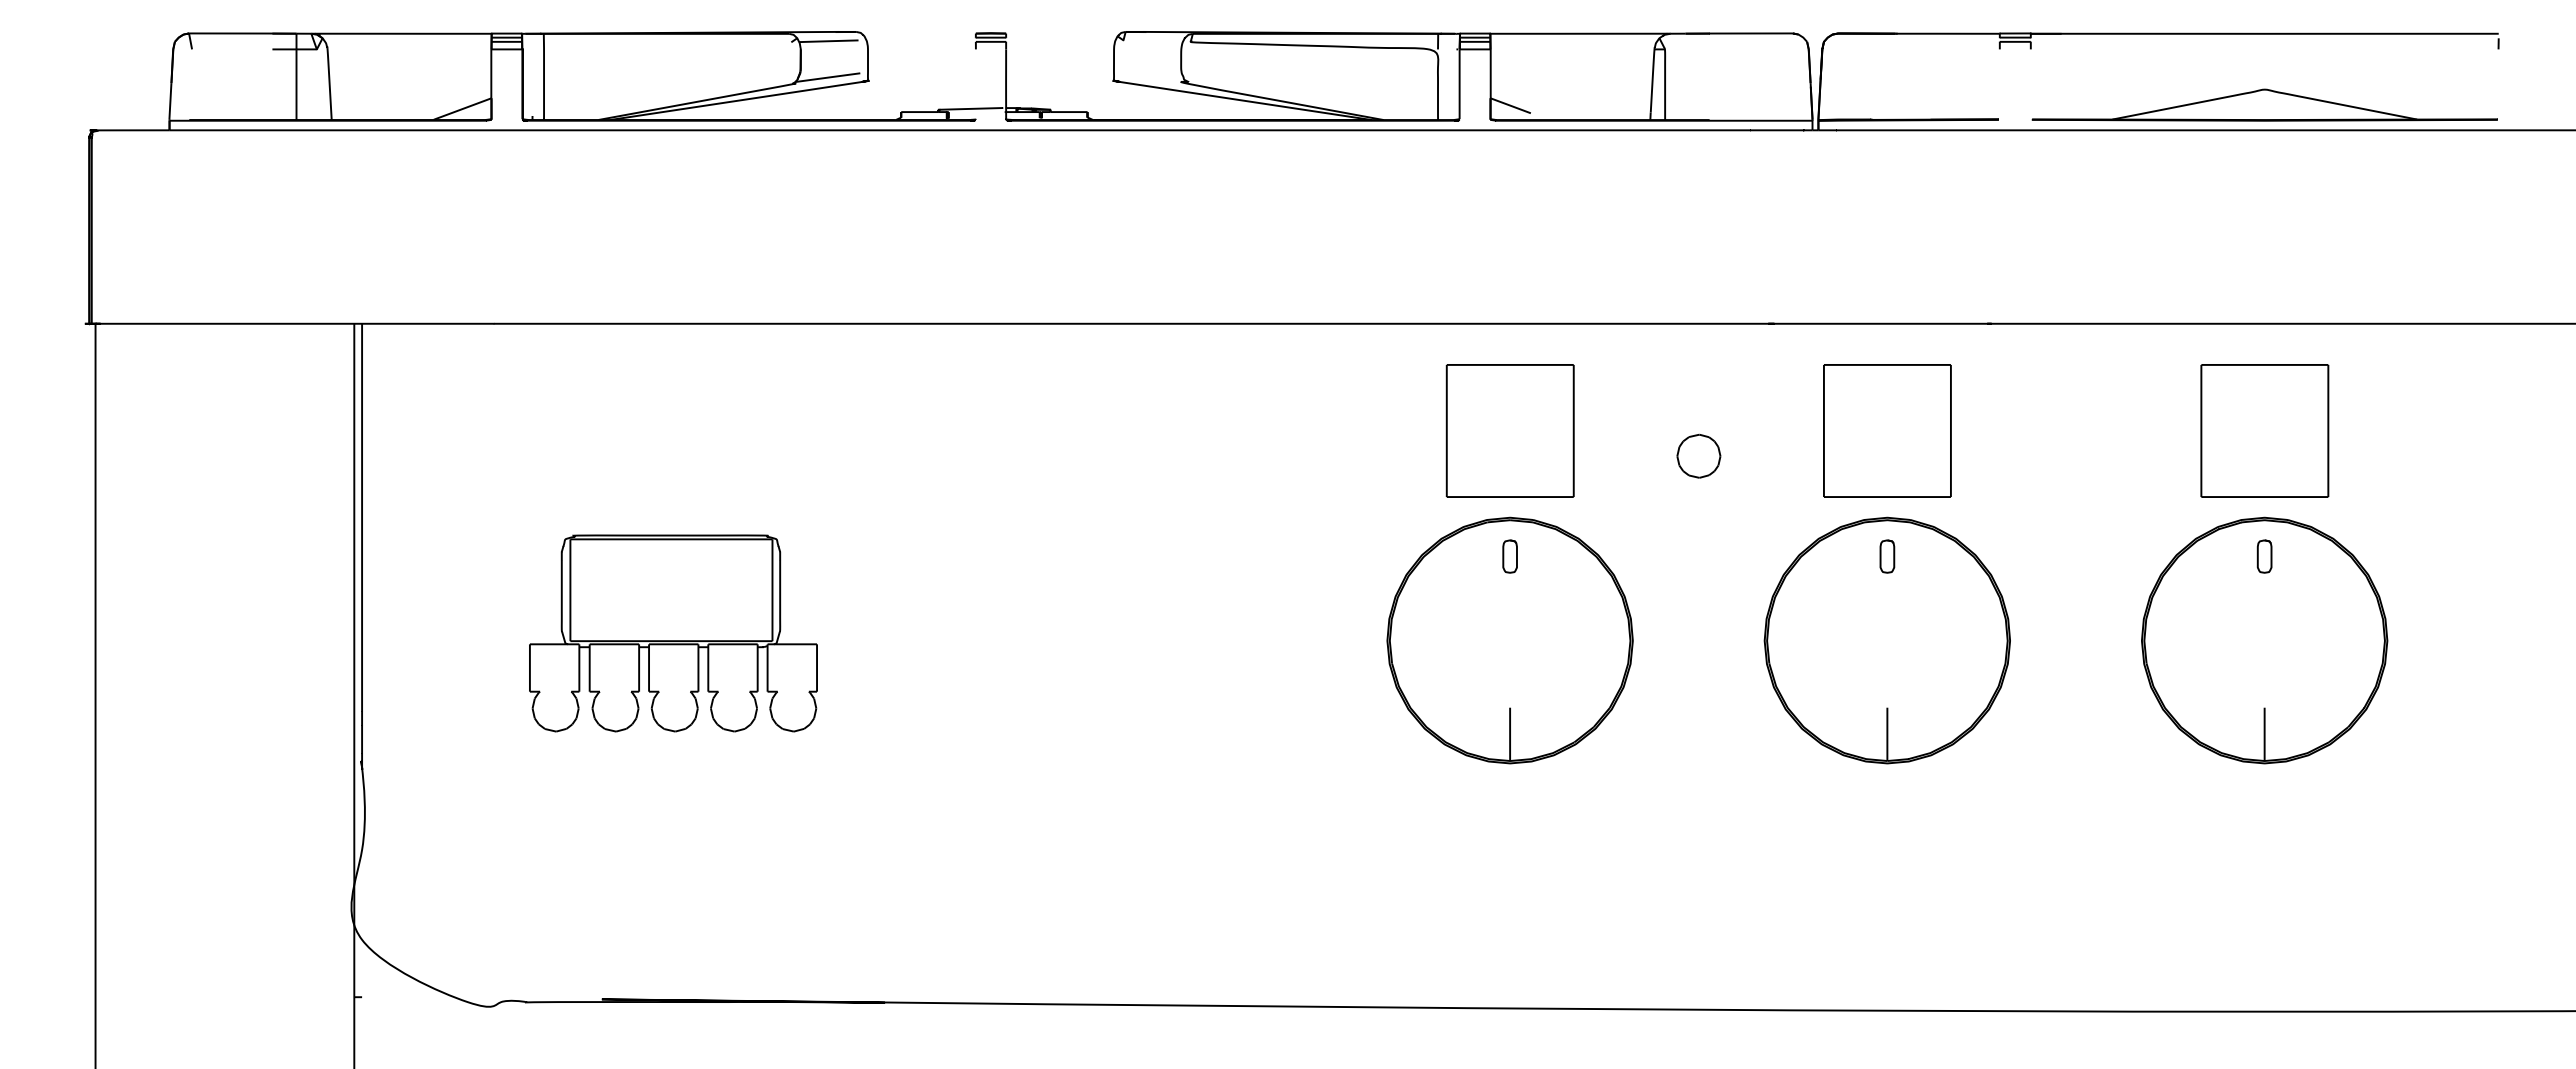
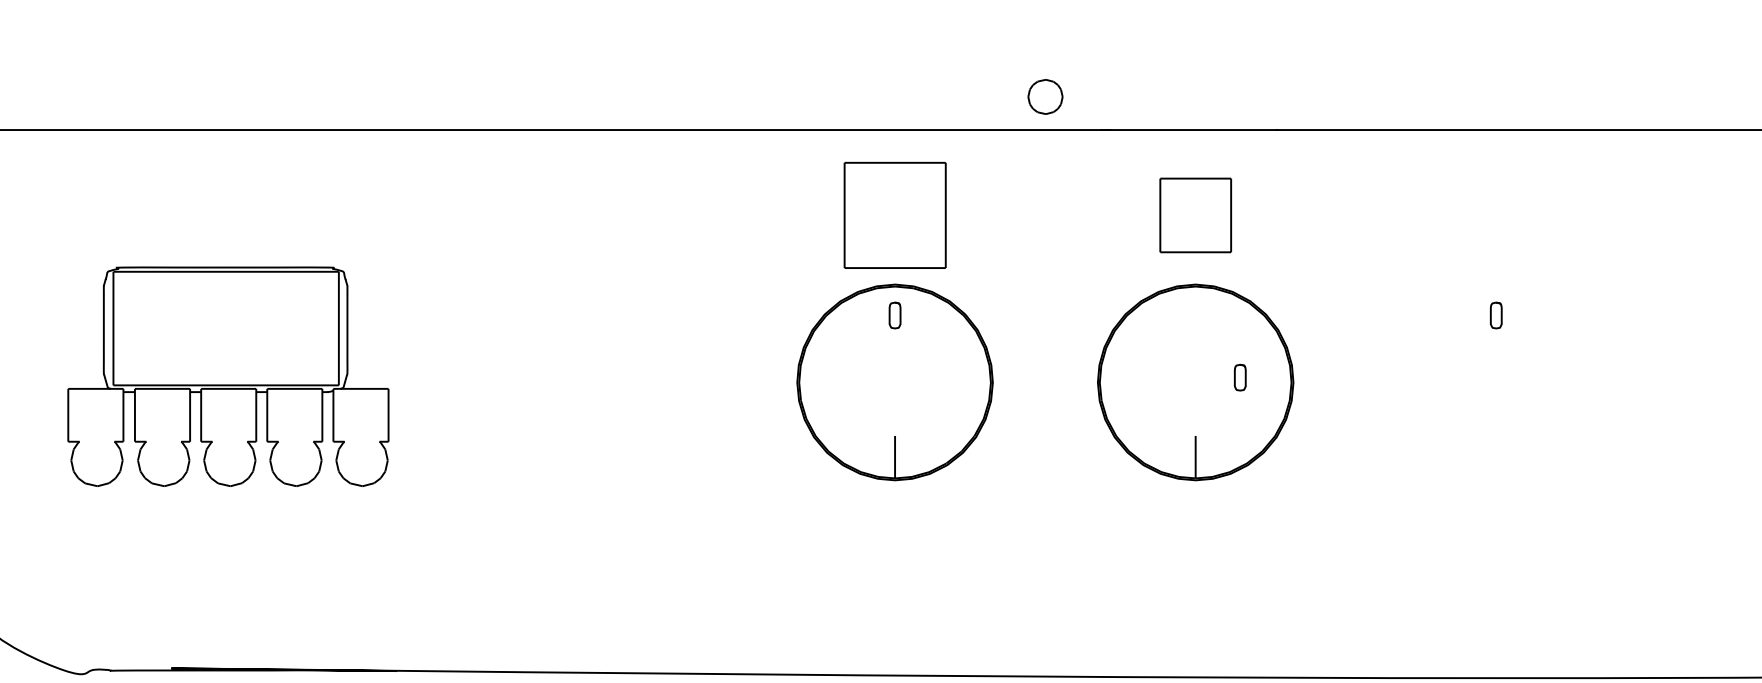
part: (1887, 430) -> (1195, 215), size x0.7
part: (2264, 430) -> (1496, 215), removed
part: (1698, 455) -> (1045, 96), moved
part: (1887, 556) -> (1240, 377), moved
part: (673, 633) -> (228, 376), size x1.4
part: (2264, 640) -> (1496, 382), removed

